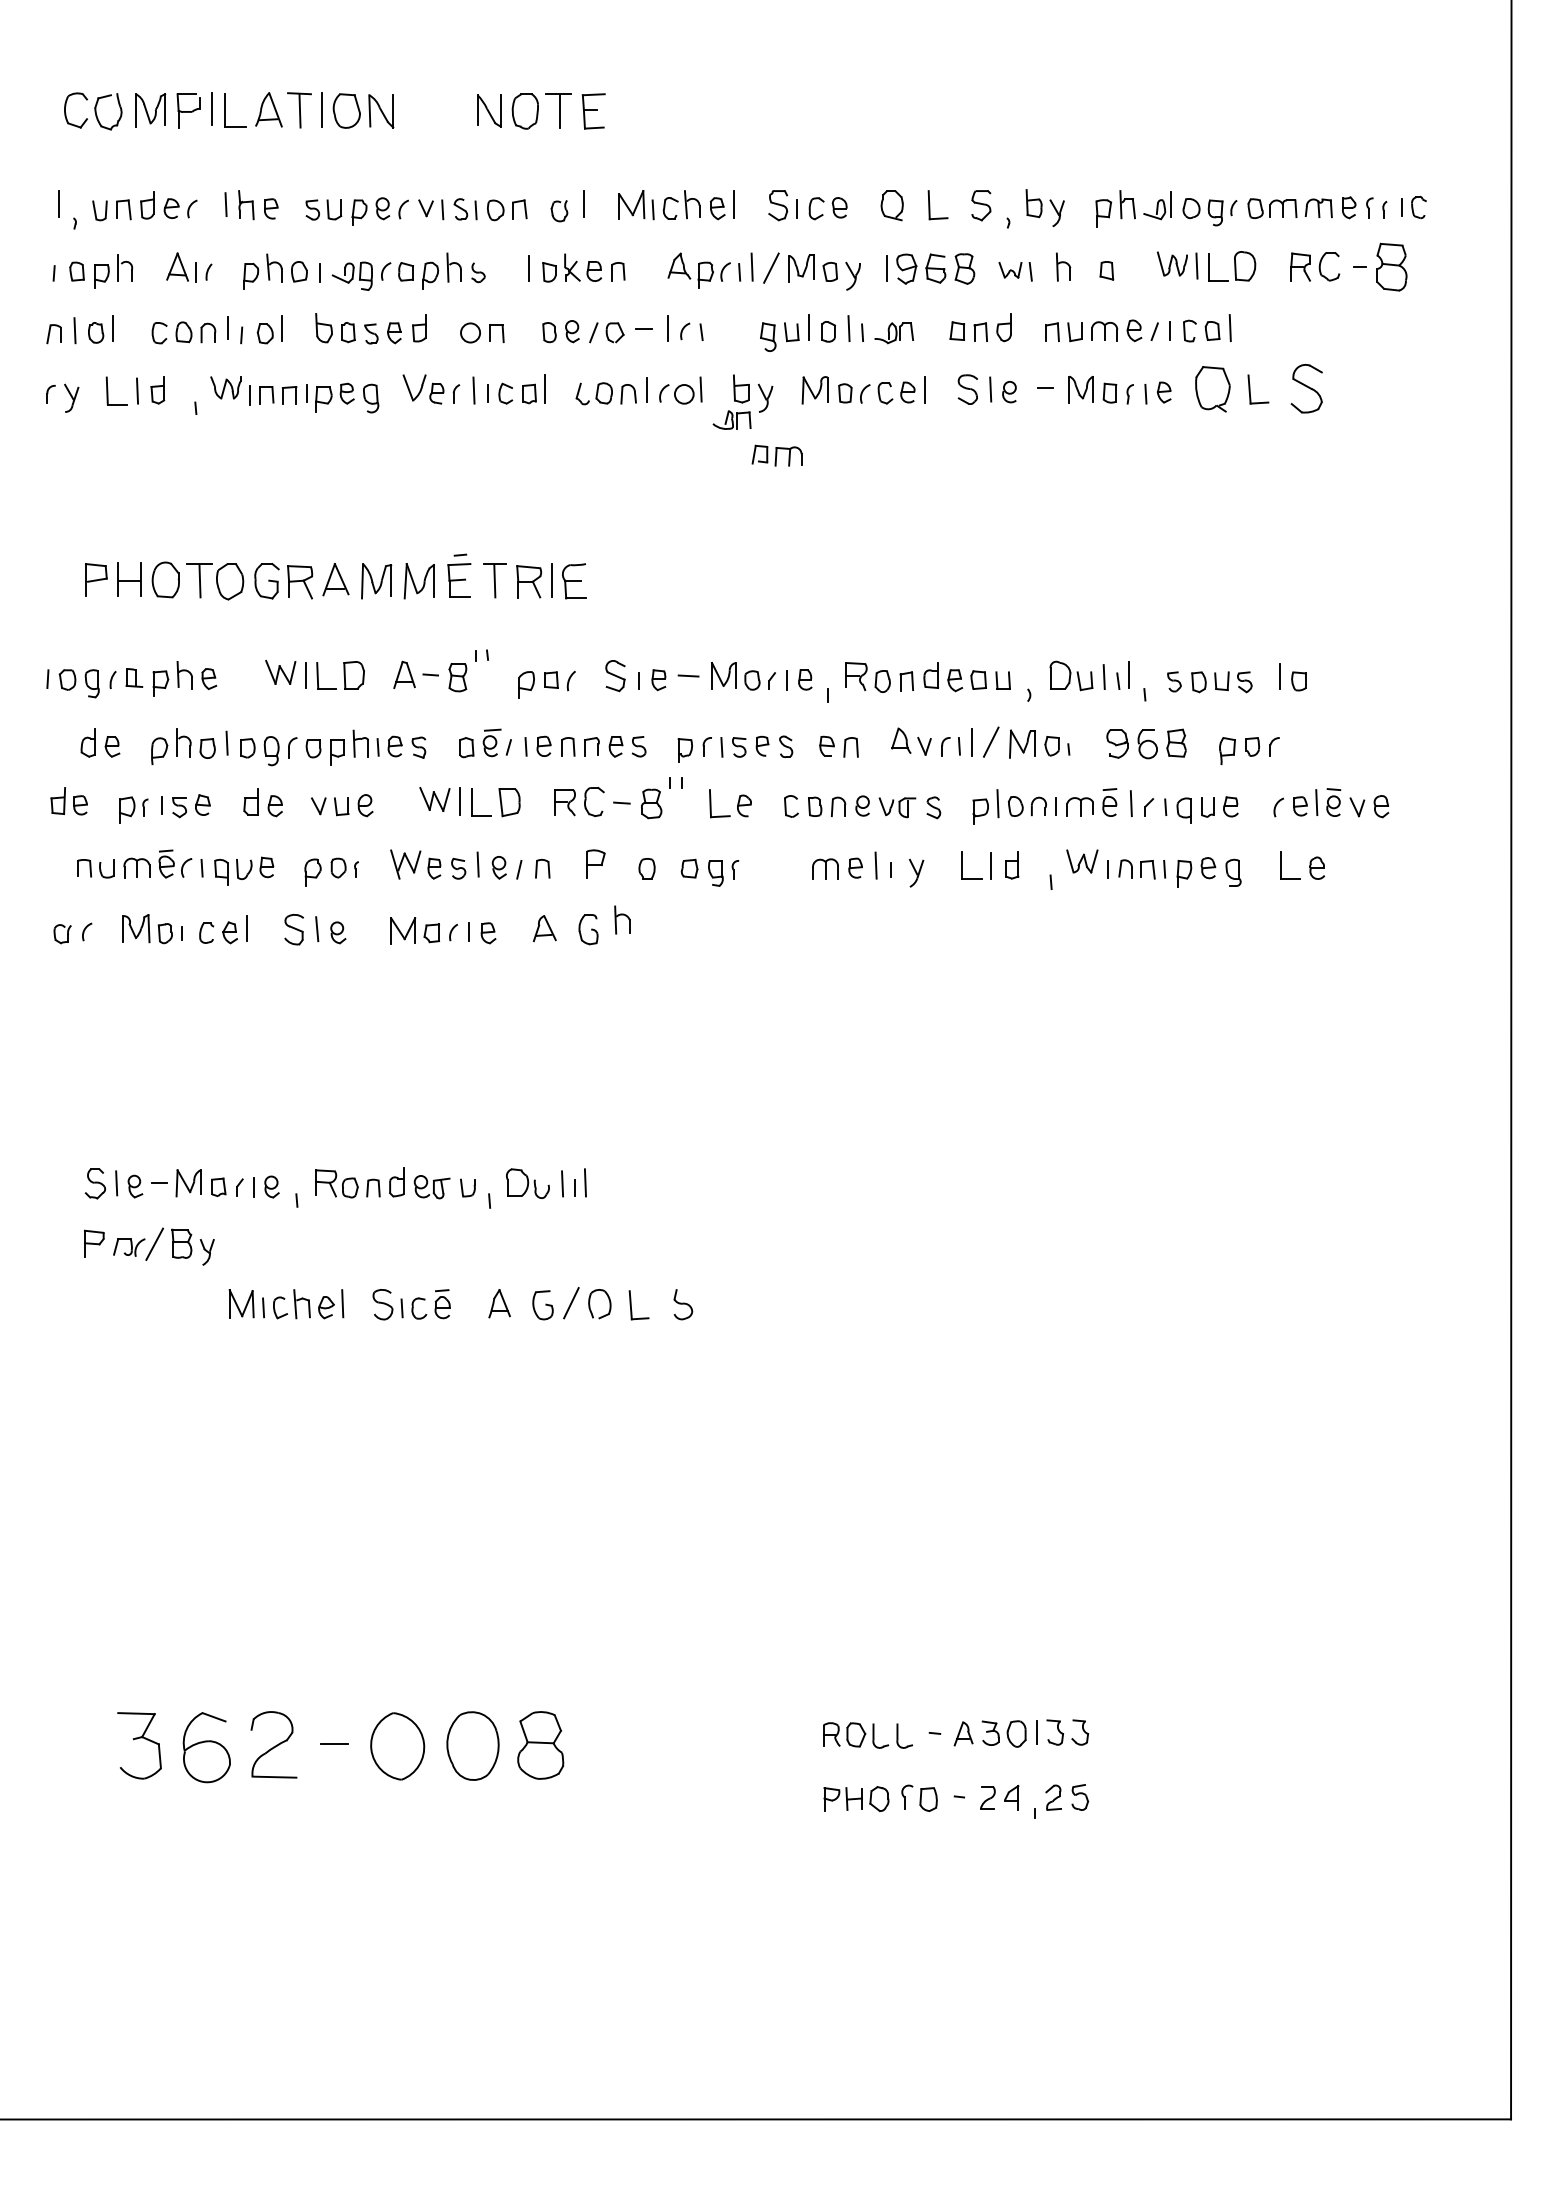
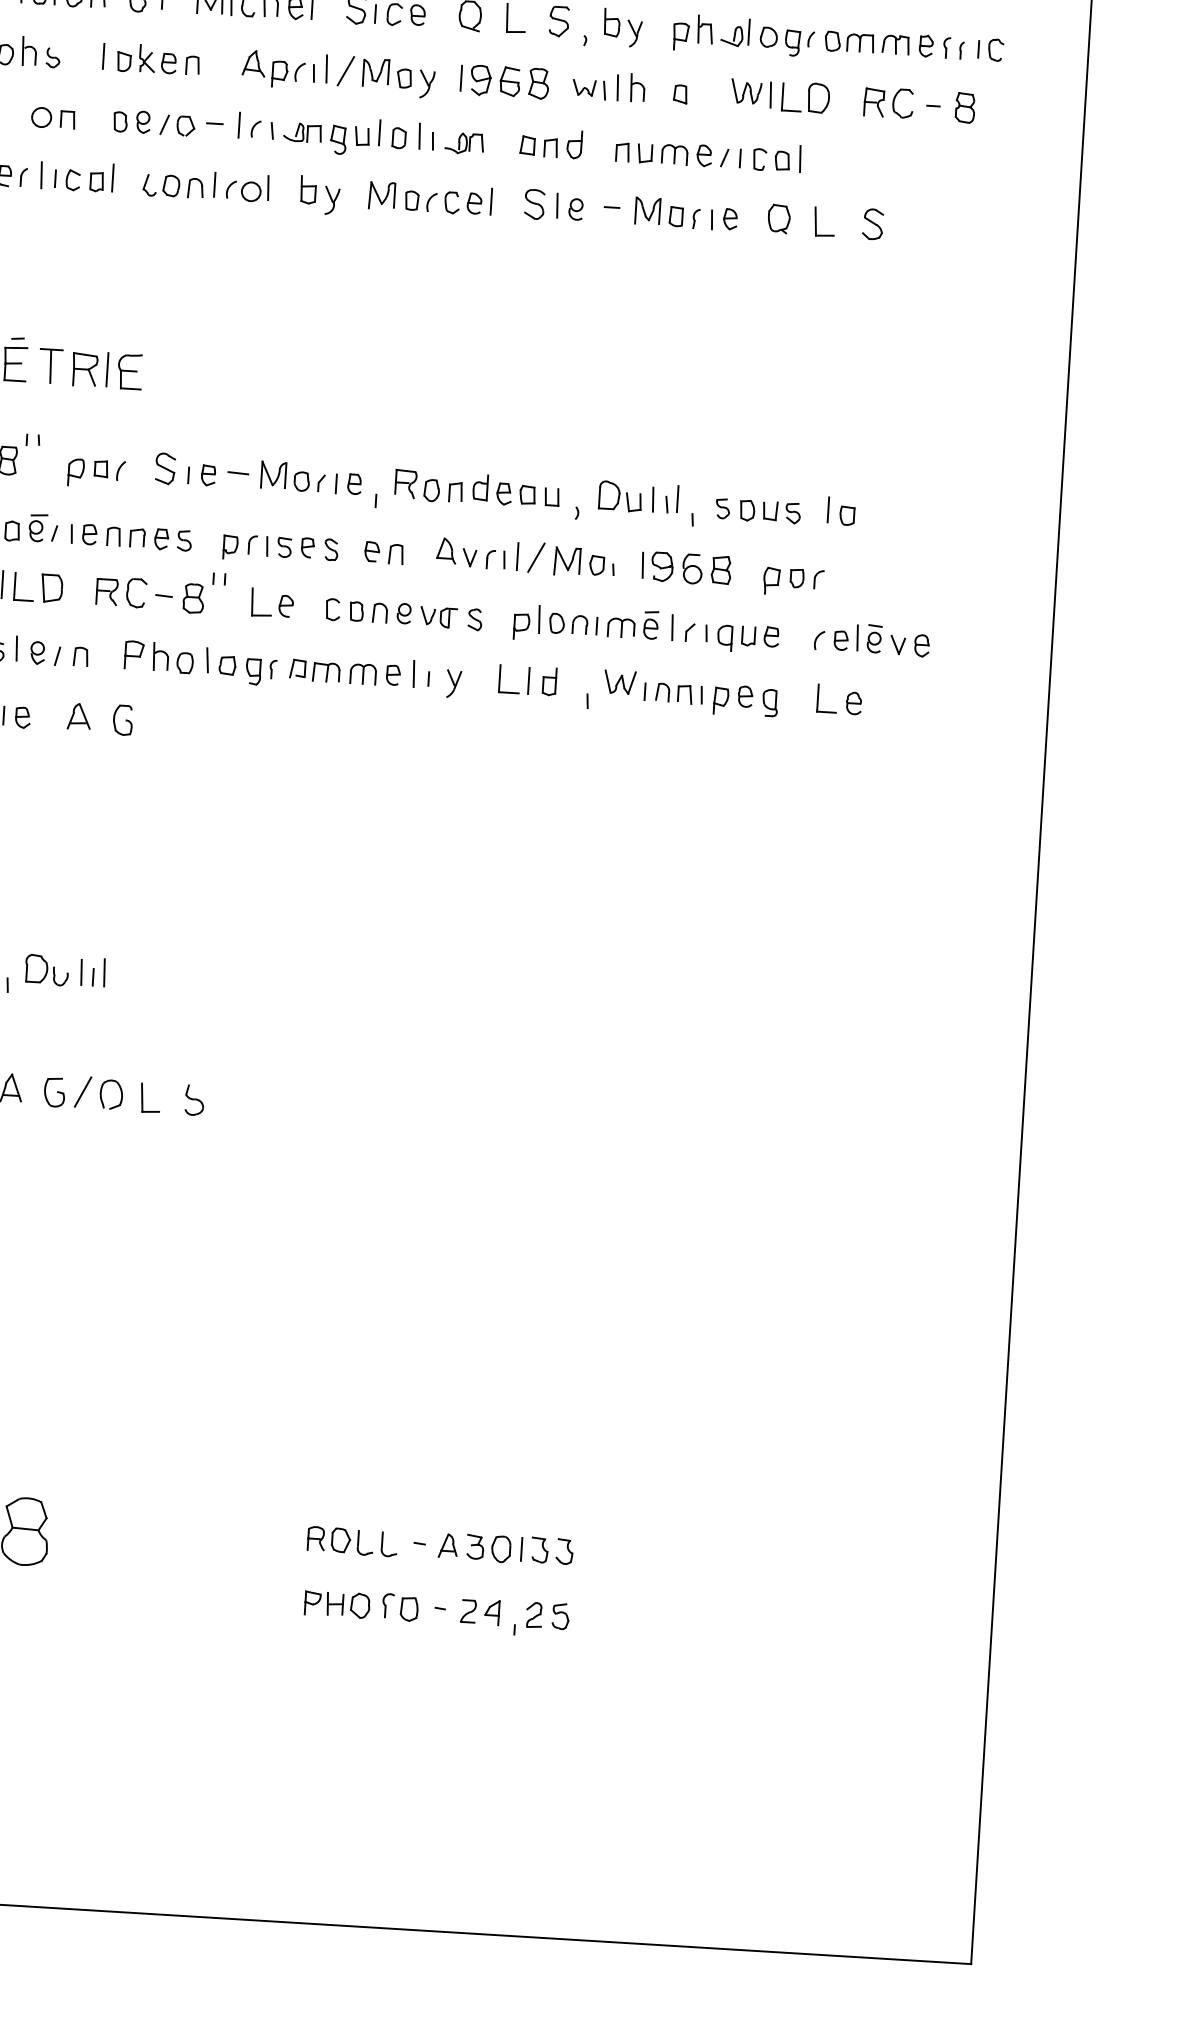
part: (1391, 266) -> (964, 107), size x0.62
line: (1043, 267) -> (617, 87), added
part: (1306, 388) -> (872, 223), size x0.62
part: (1212, 389) -> (778, 219), size x0.62
part: (731, 419) -> (302, 131), moved
part: (776, 455) -> (314, 670), moved
line: (1097, 742) -> (642, 564), added
line: (669, 864) -> (207, 660), added
part: (622, 919) -> (160, 656), moved

